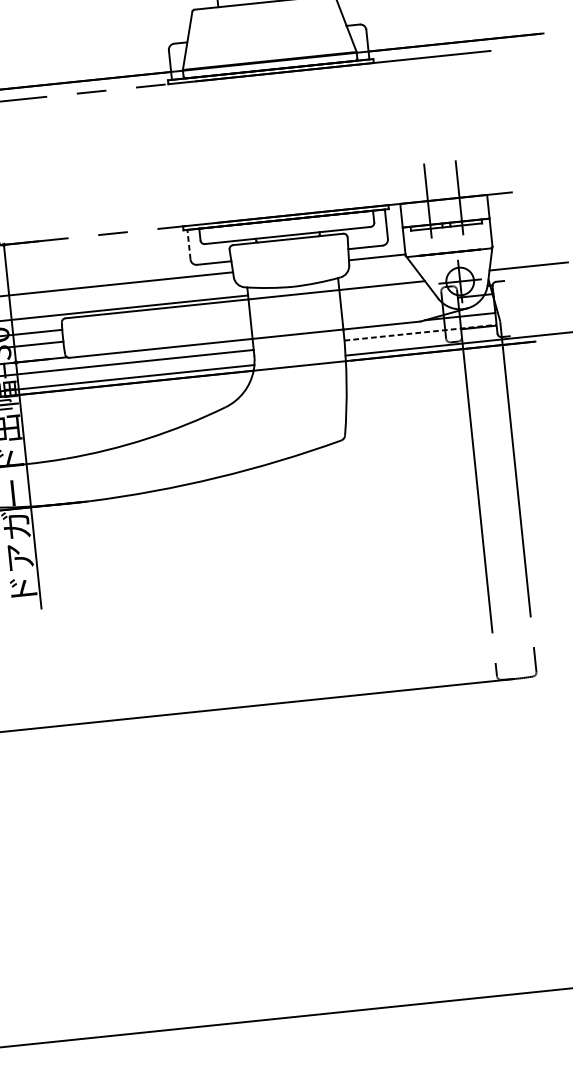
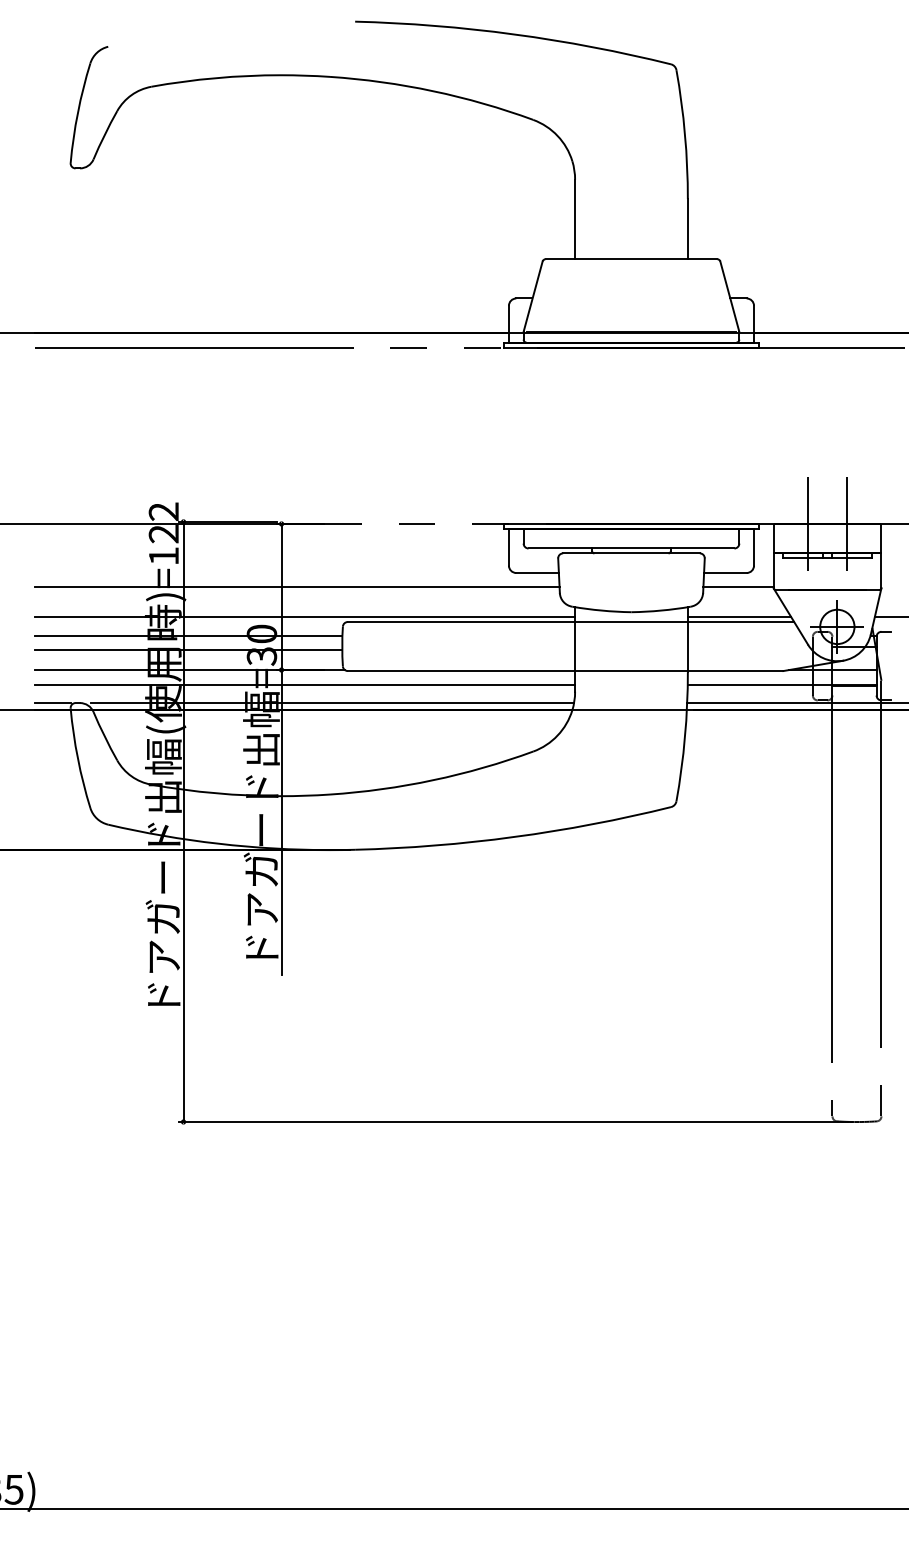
line: (188, 244) -> (508, 546), dashed -> solid
line: (380, 282) -> (739, 617), added
line: (420, 332) -> (782, 684), dashed -> solid

